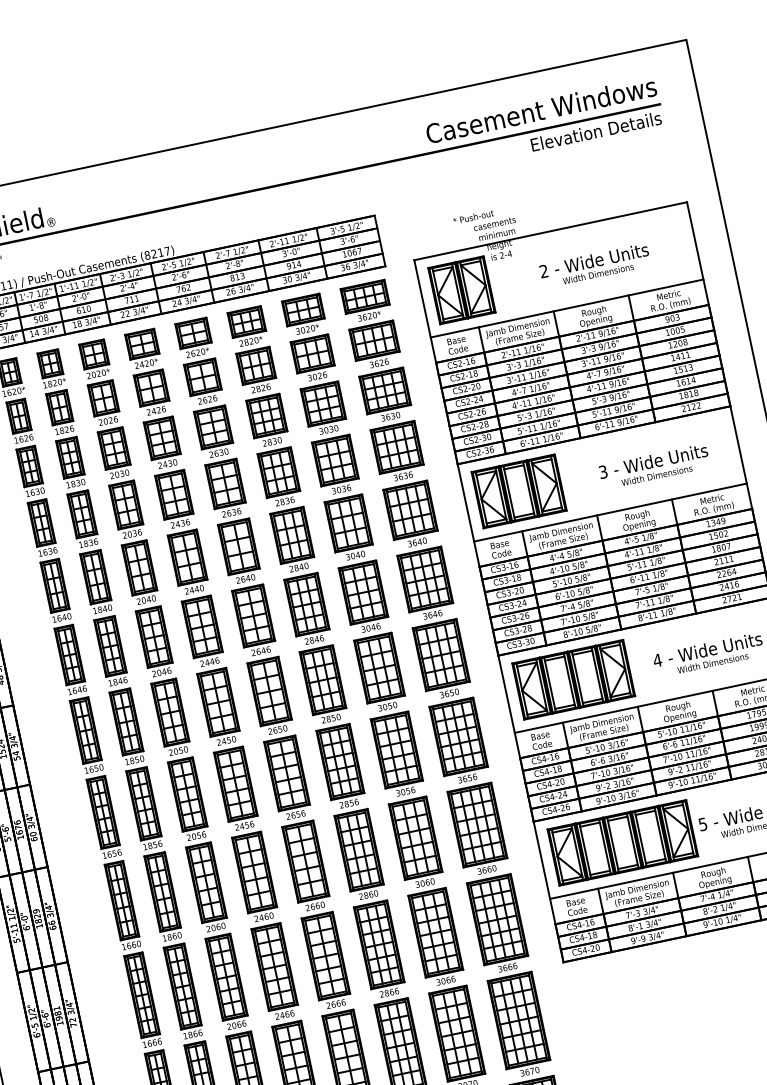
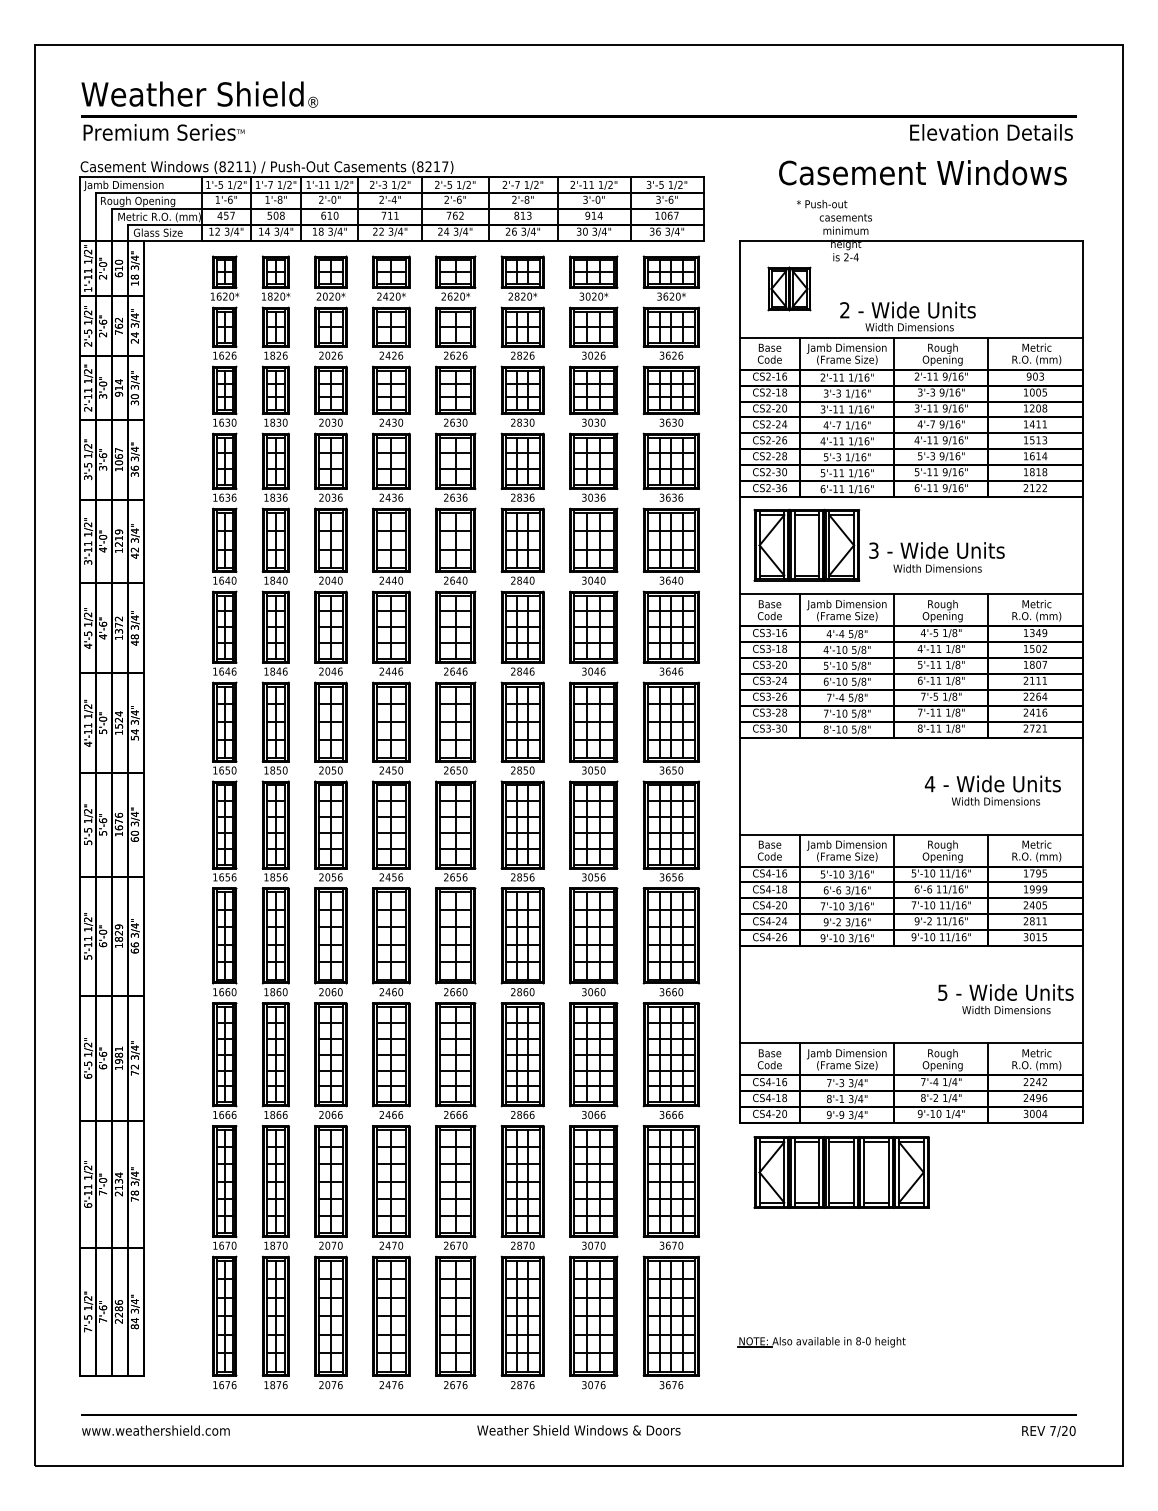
text: (540, 110) -> (922, 172), moved
text: (594, 265) -> (907, 316), moved
part: (461, 289) -> (789, 288), size x0.6
text: (654, 466) -> (936, 557), moved
part: (573, 679) -> (823, 785), removed
part: (622, 842) -> (841, 1172), moved

